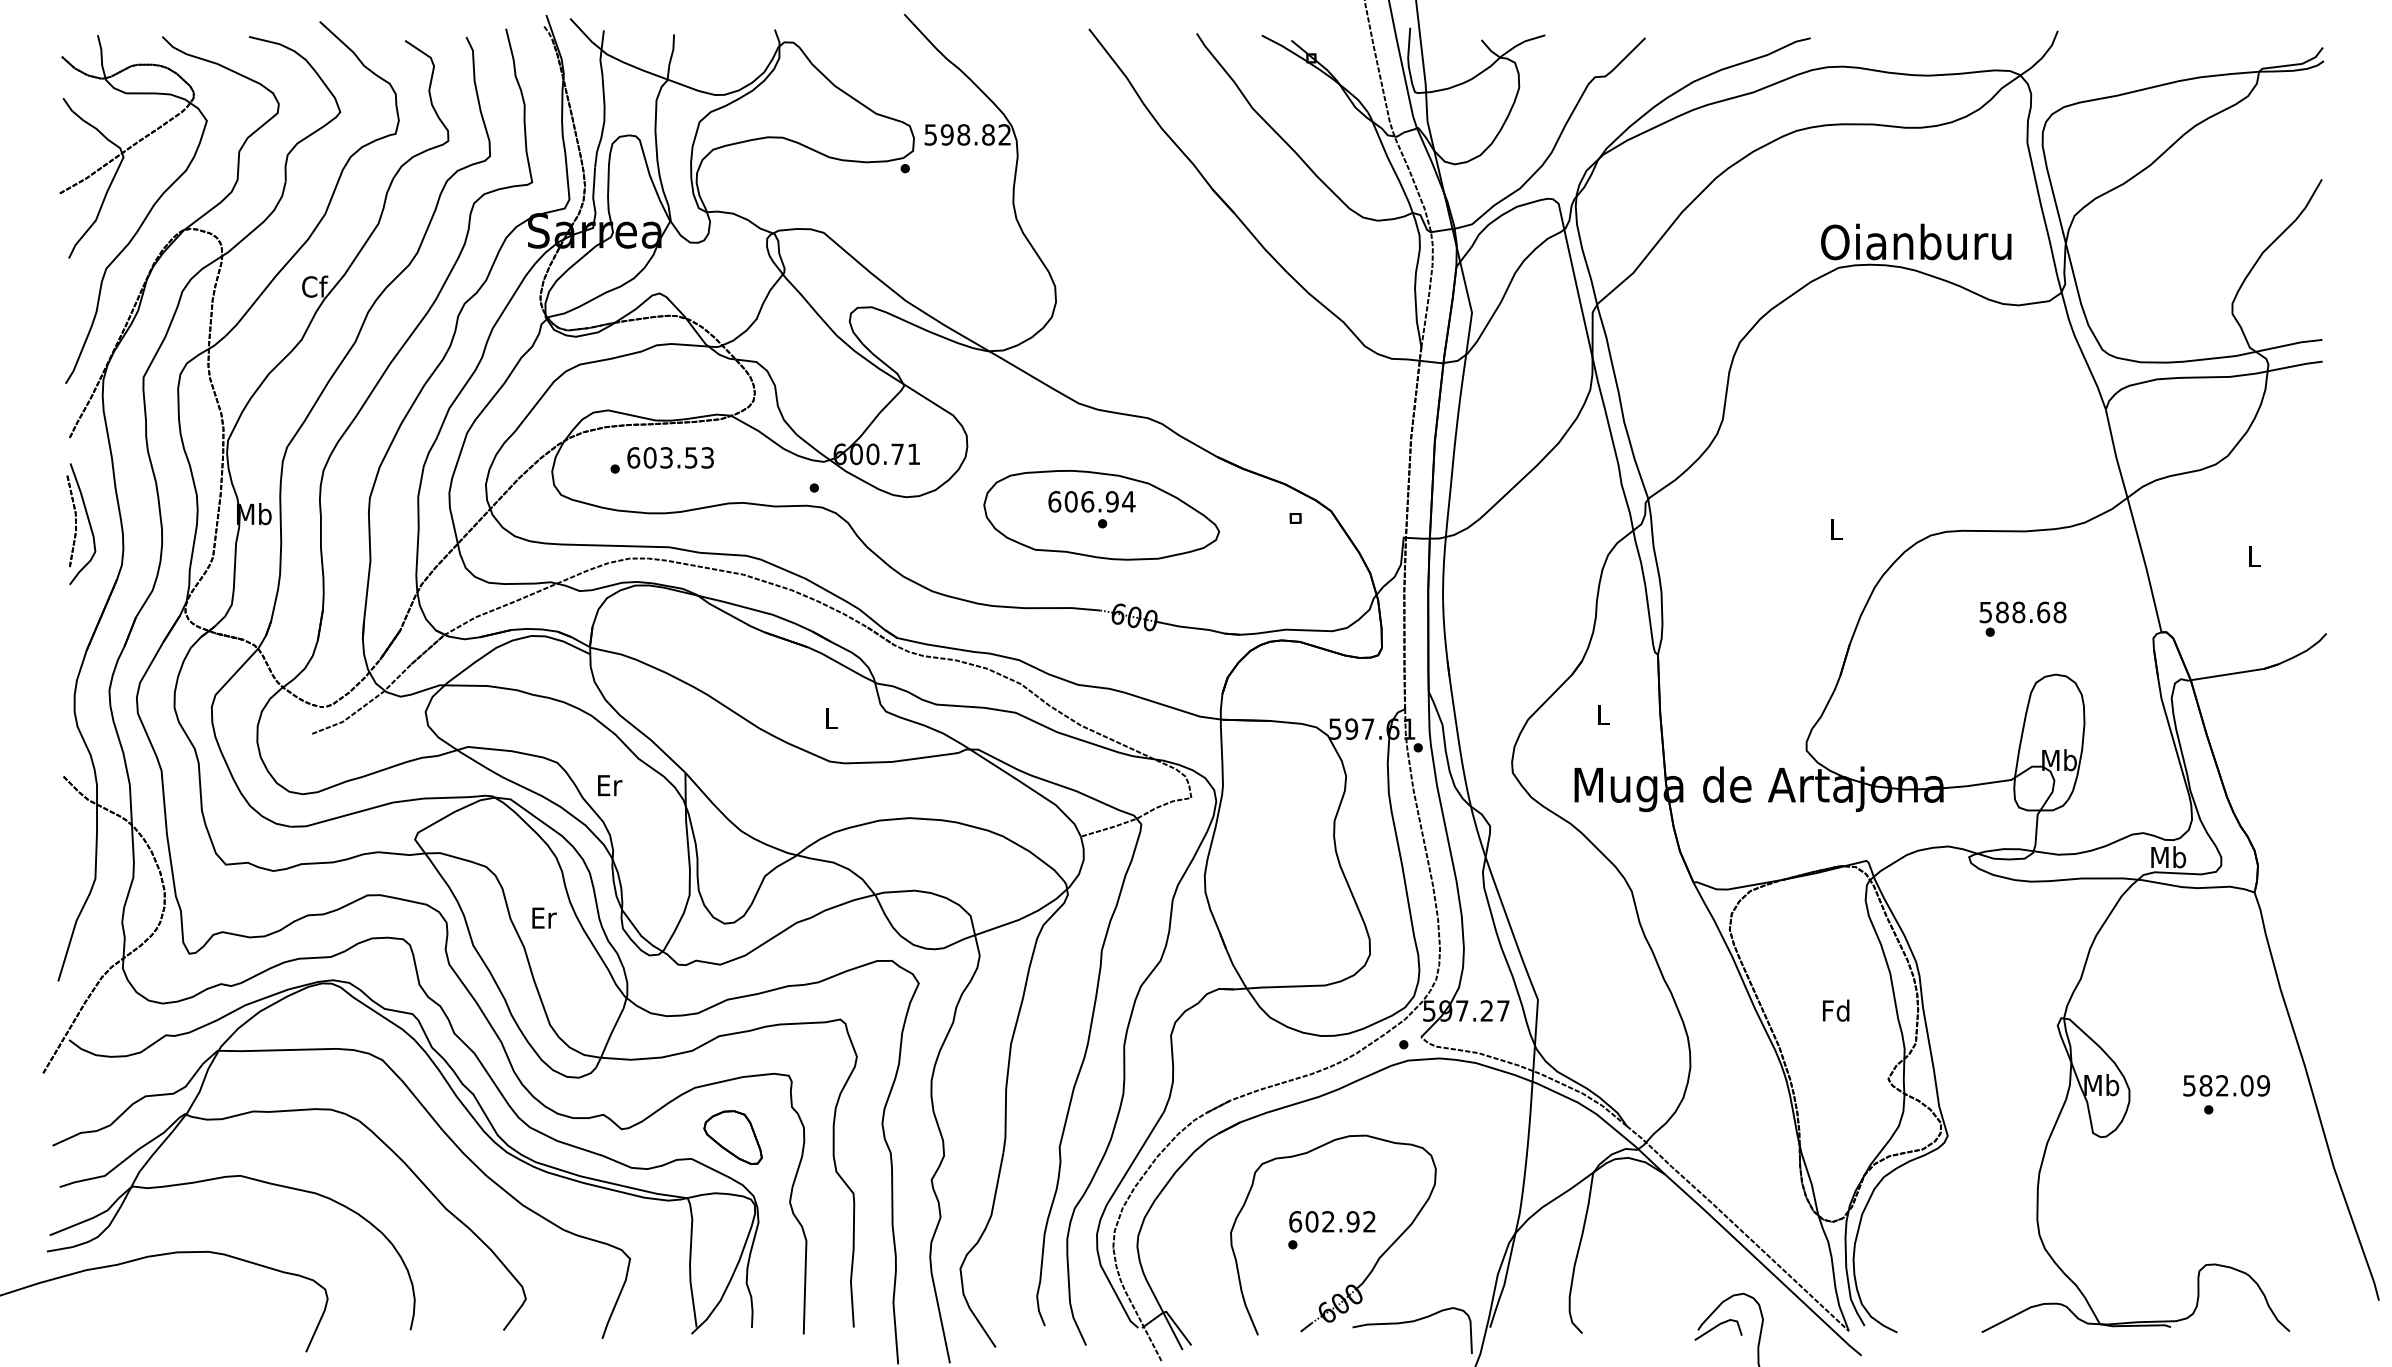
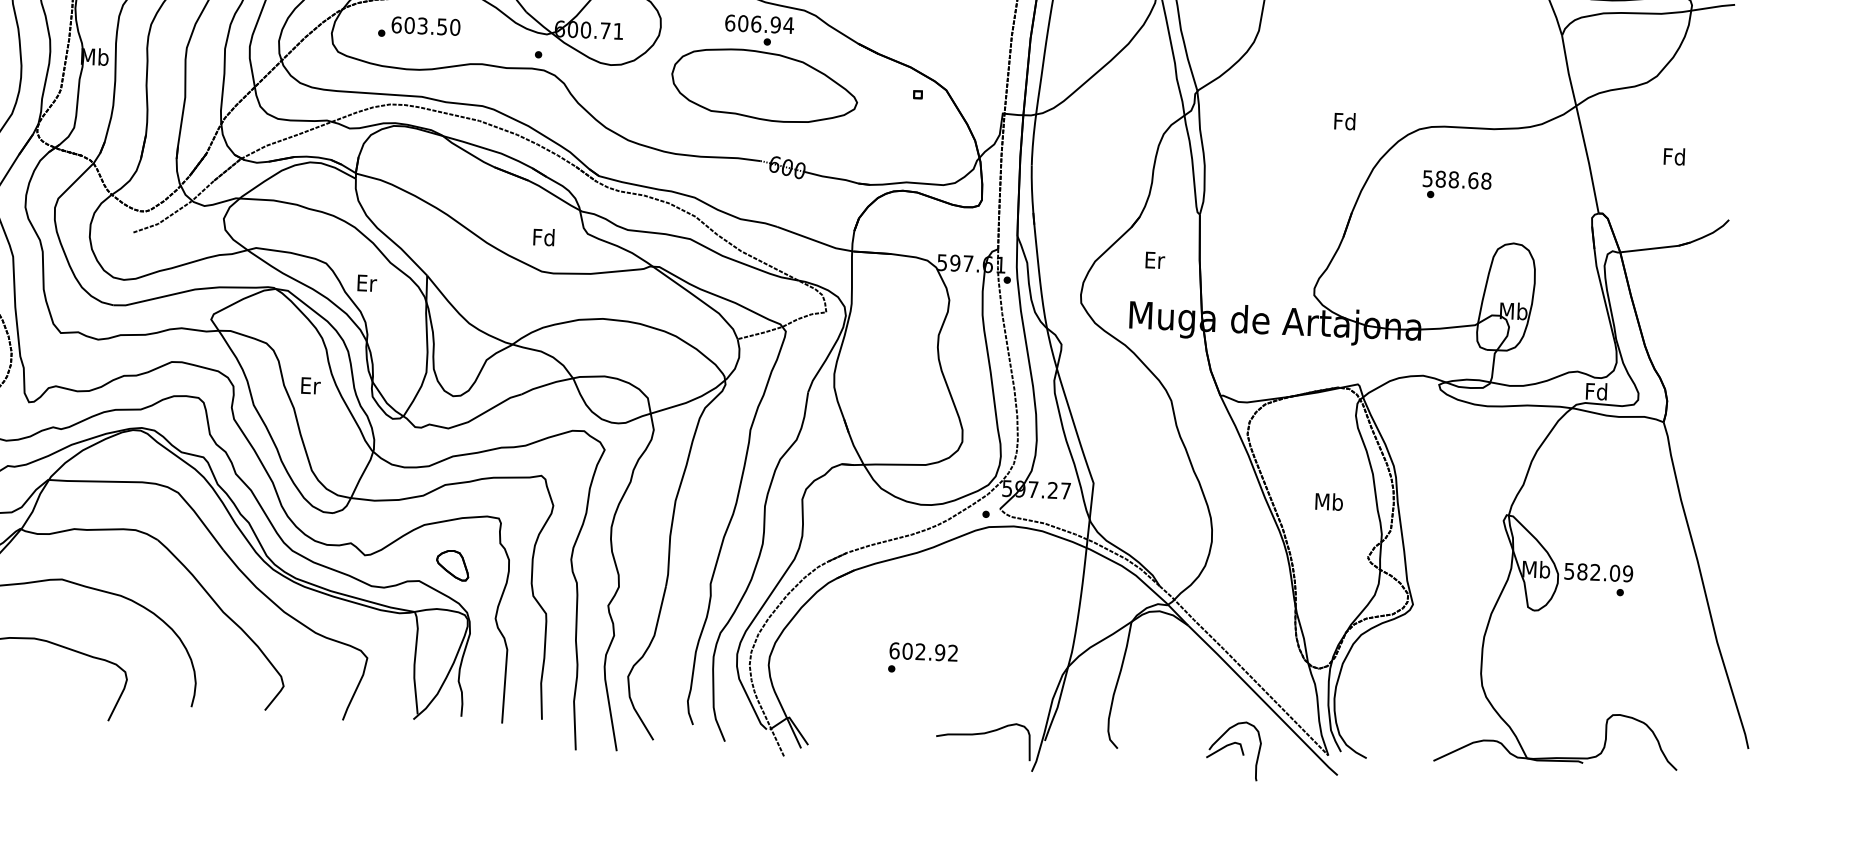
text: (707, 457) -> (455, 27), 603.53 -> 603.50
text: (1091, 509) -> (759, 30), moved
text: (1836, 529) -> (1345, 121), L -> Fd
text: (2253, 556) -> (1673, 156), L -> Fd
text: (2022, 618) -> (1456, 184), moved
text: (1604, 714) -> (1155, 260), L -> Er
text: (830, 718) -> (543, 237), L -> Fd
text: (2168, 857) -> (1596, 391), Mb -> Fd
text: (1836, 1010) -> (1329, 501), Fd -> Mb
text: (2226, 1085) -> (1598, 572), moved
part: (732, 1137) -> (452, 565), size x0.7
part: (1375, 1262) -> (956, 685), removed

